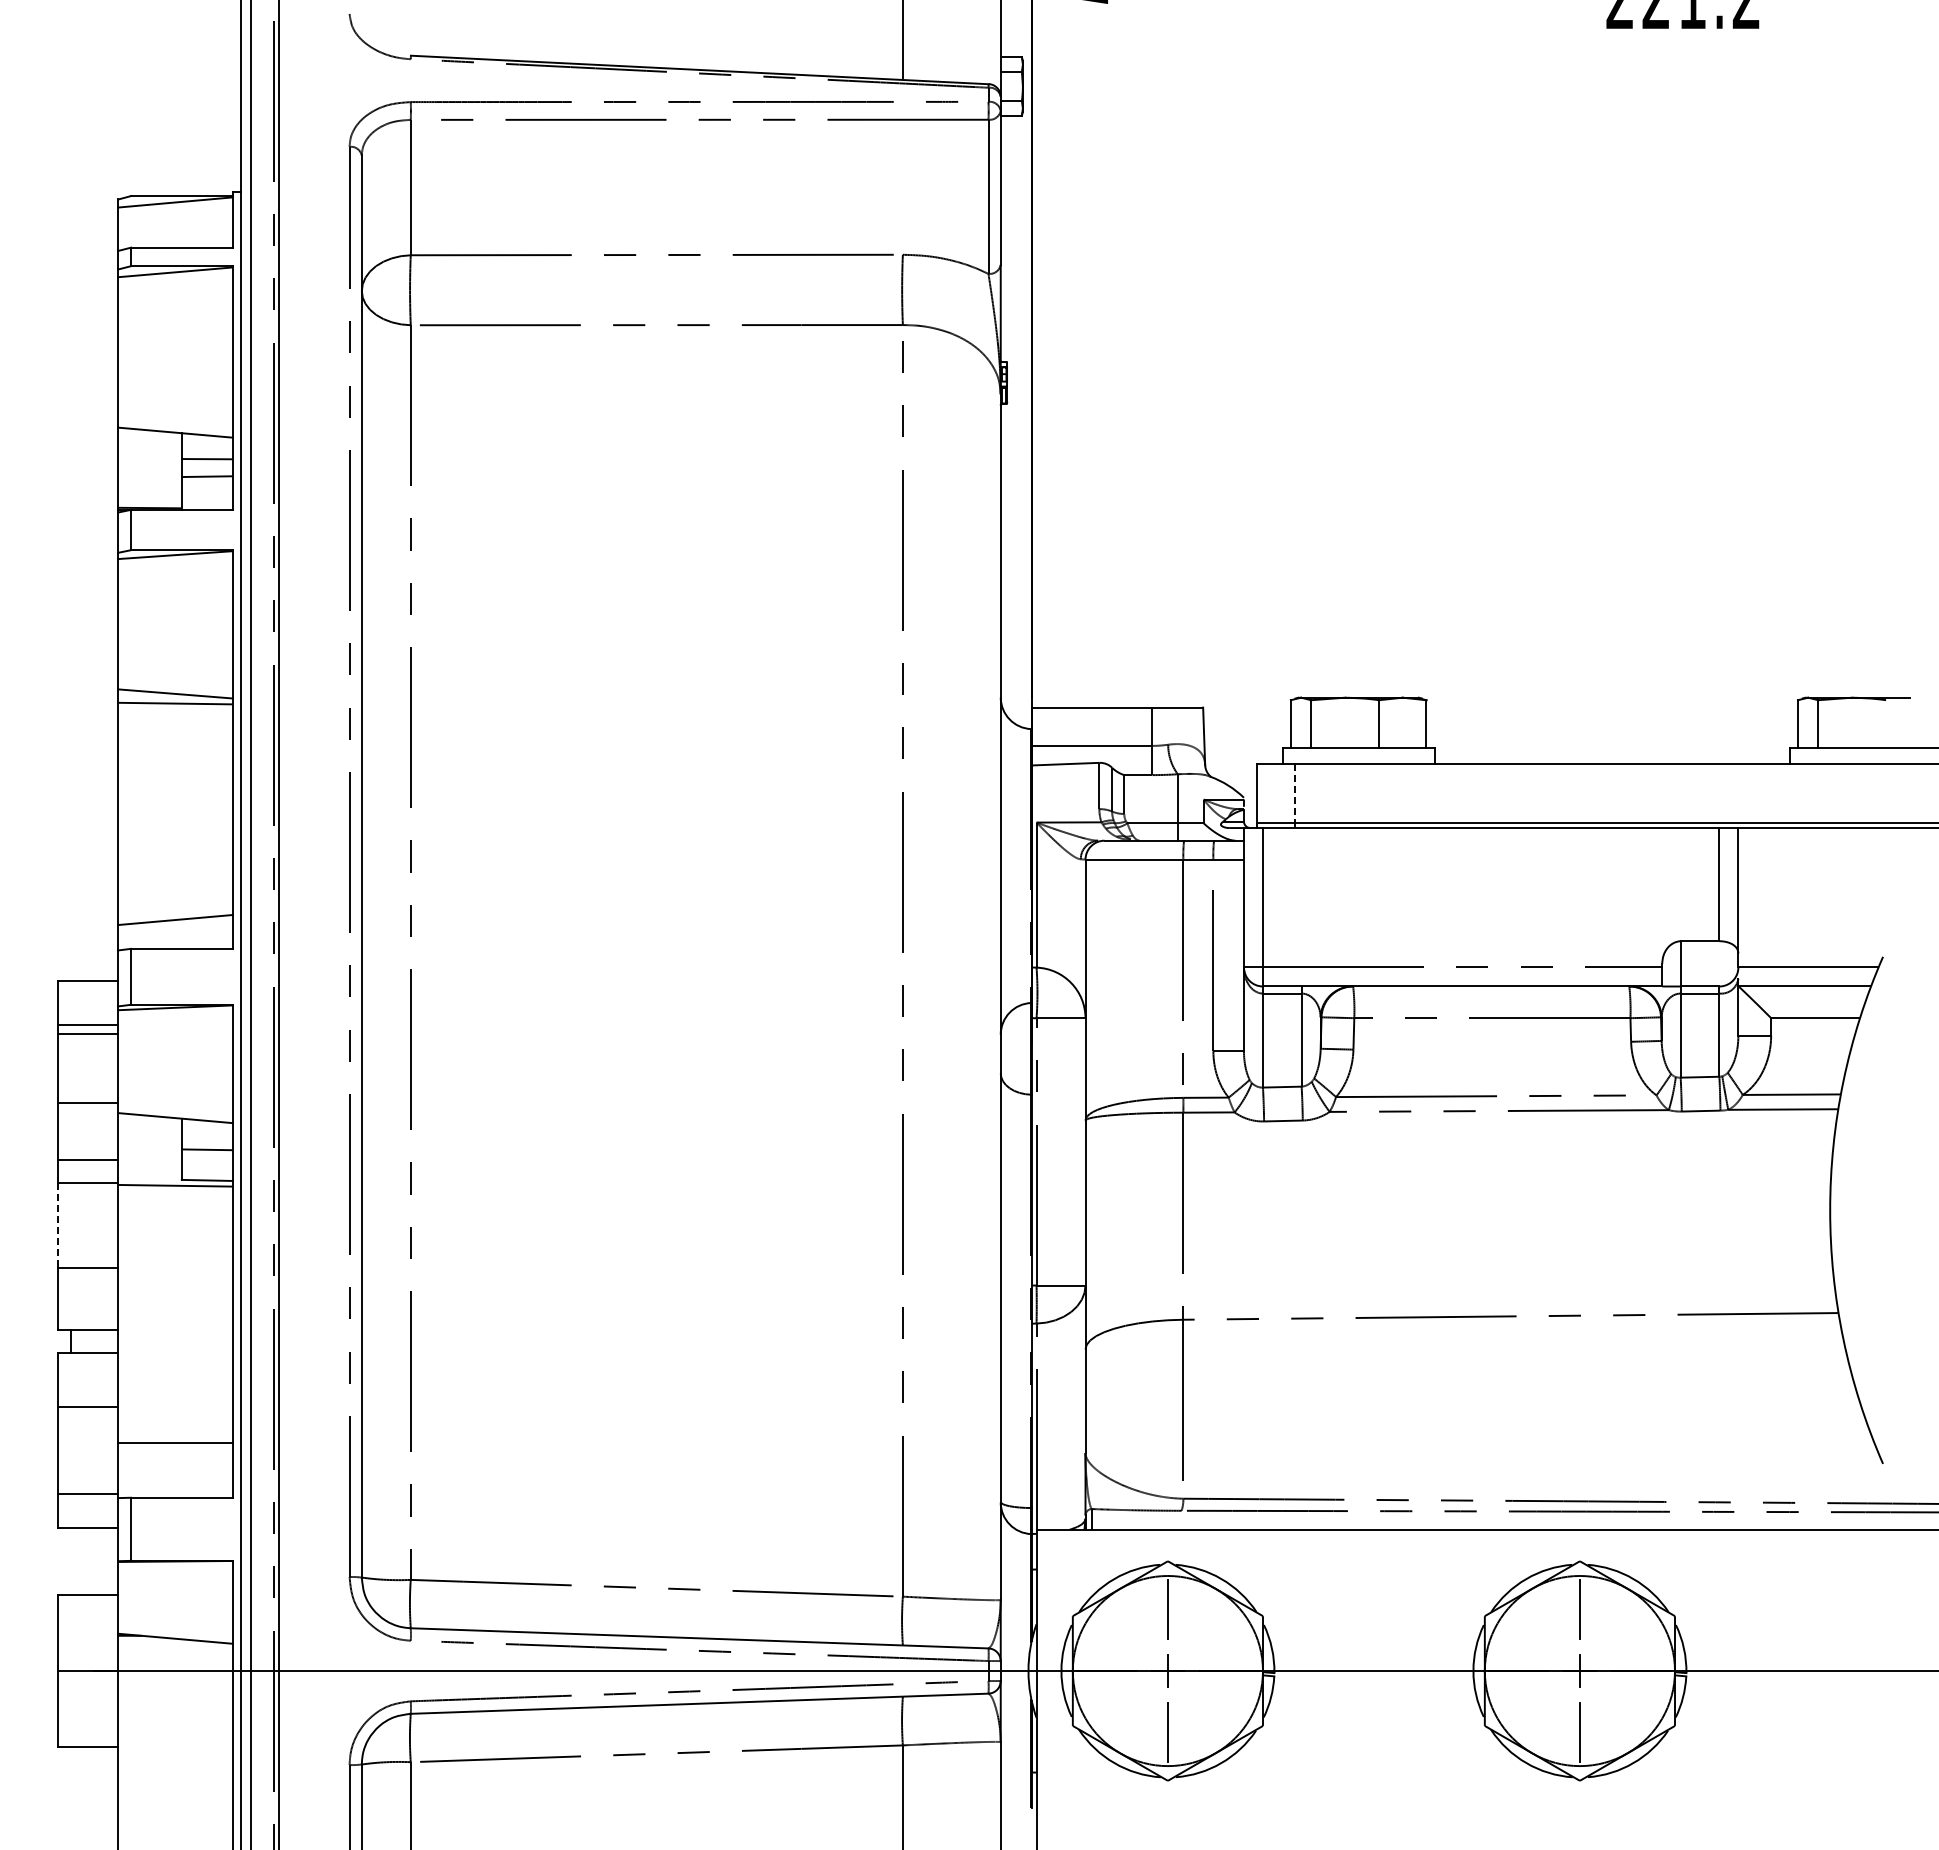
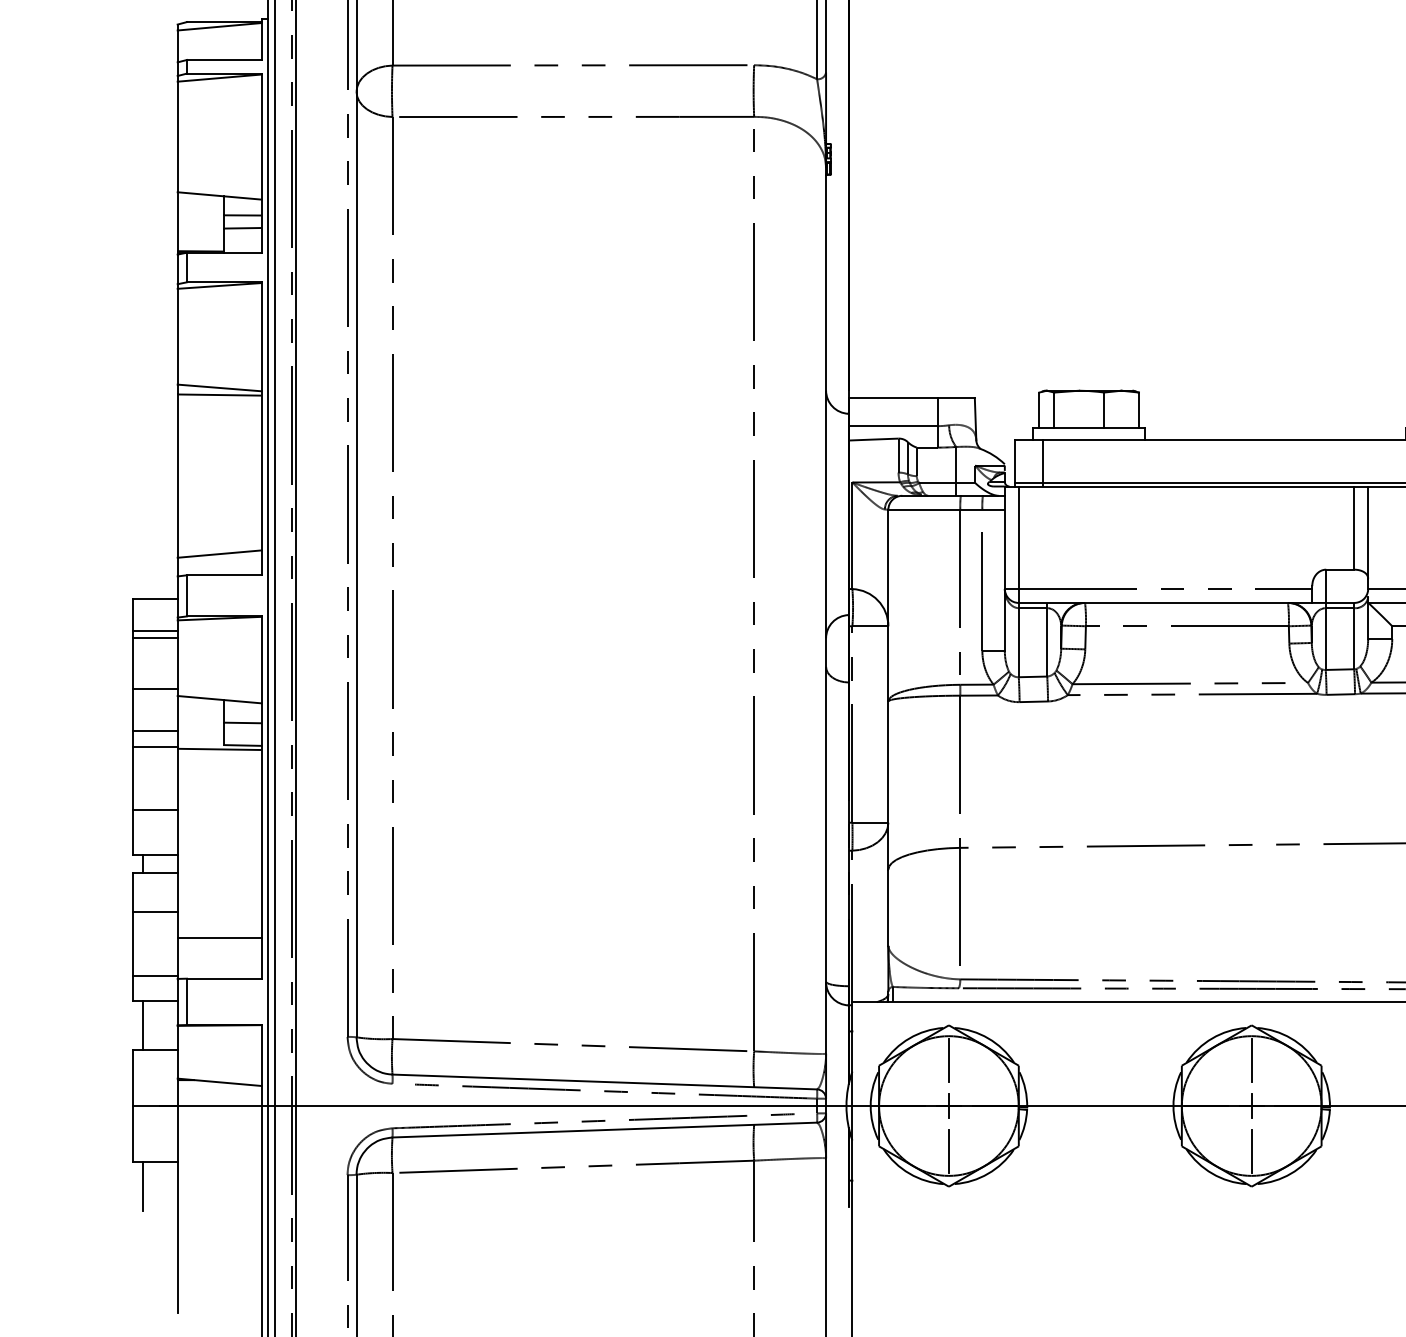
line: (1295, 794) -> (1042, 461), dashed -> solid
line: (58, 1226) -> (133, 779), dashed -> solid
line: (70, 1560) -> (142, 1024), added
line: (70, 1780) -> (142, 1186), added

